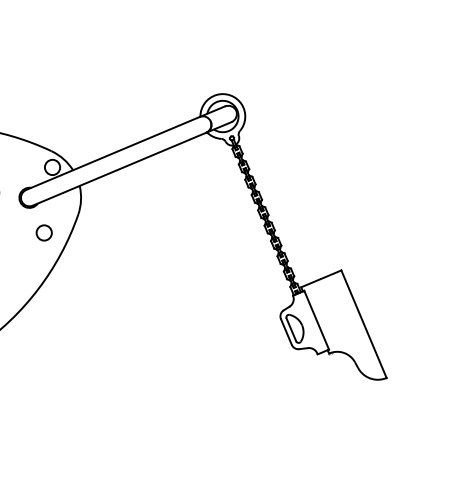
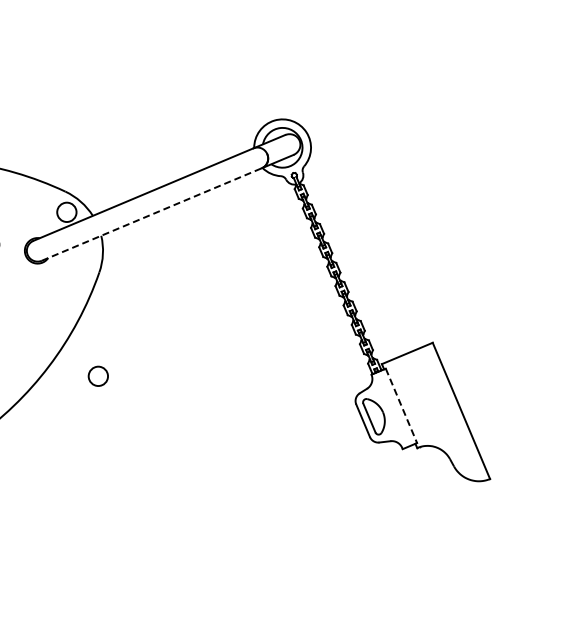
line: (120, 169) -> (152, 214), solid -> dashed
circle: (43, 232) -> (97, 375), moved
line: (316, 320) -> (401, 406), solid -> dashed

